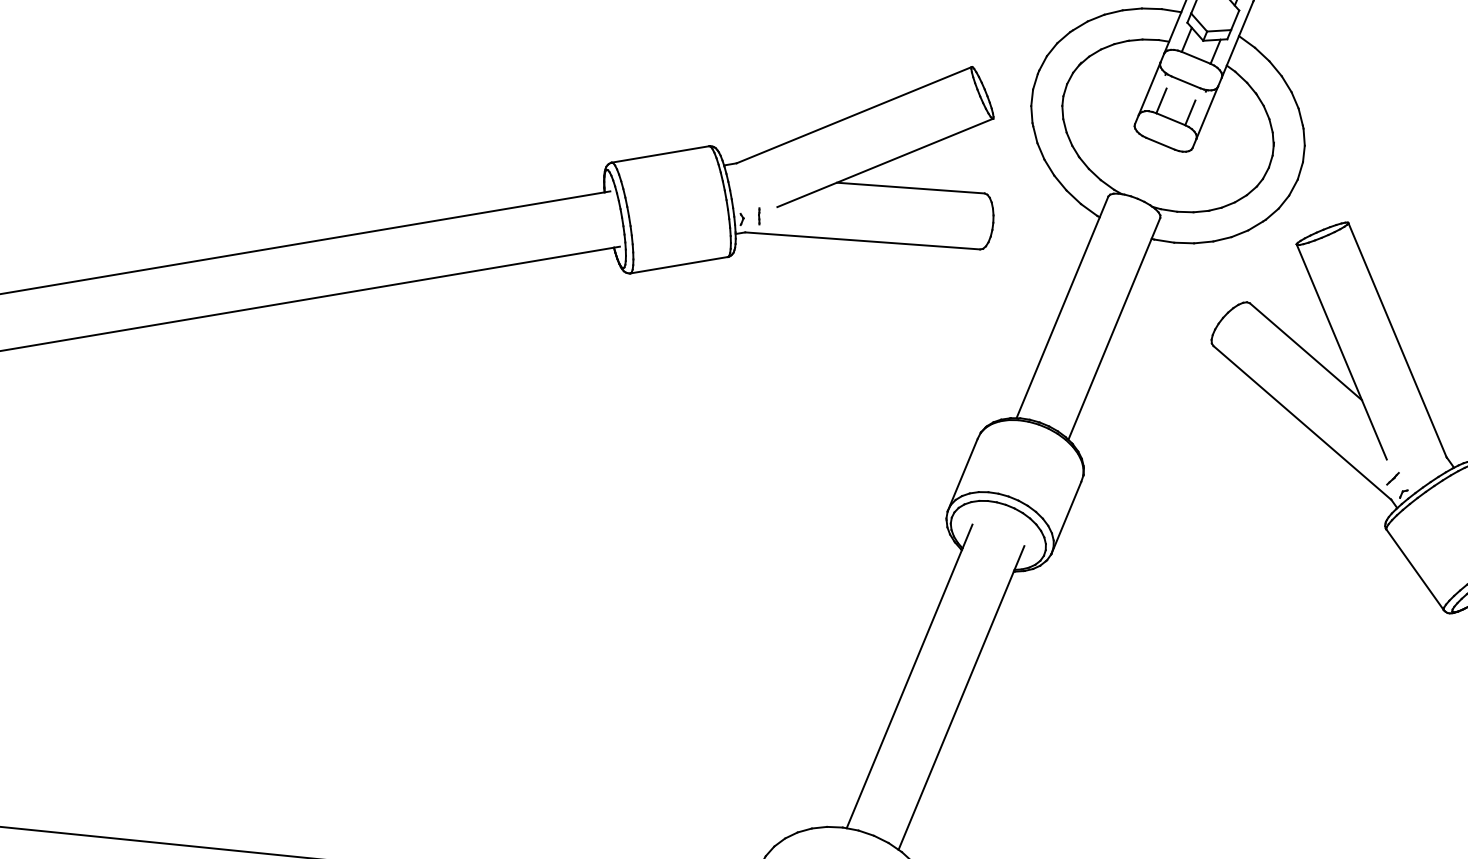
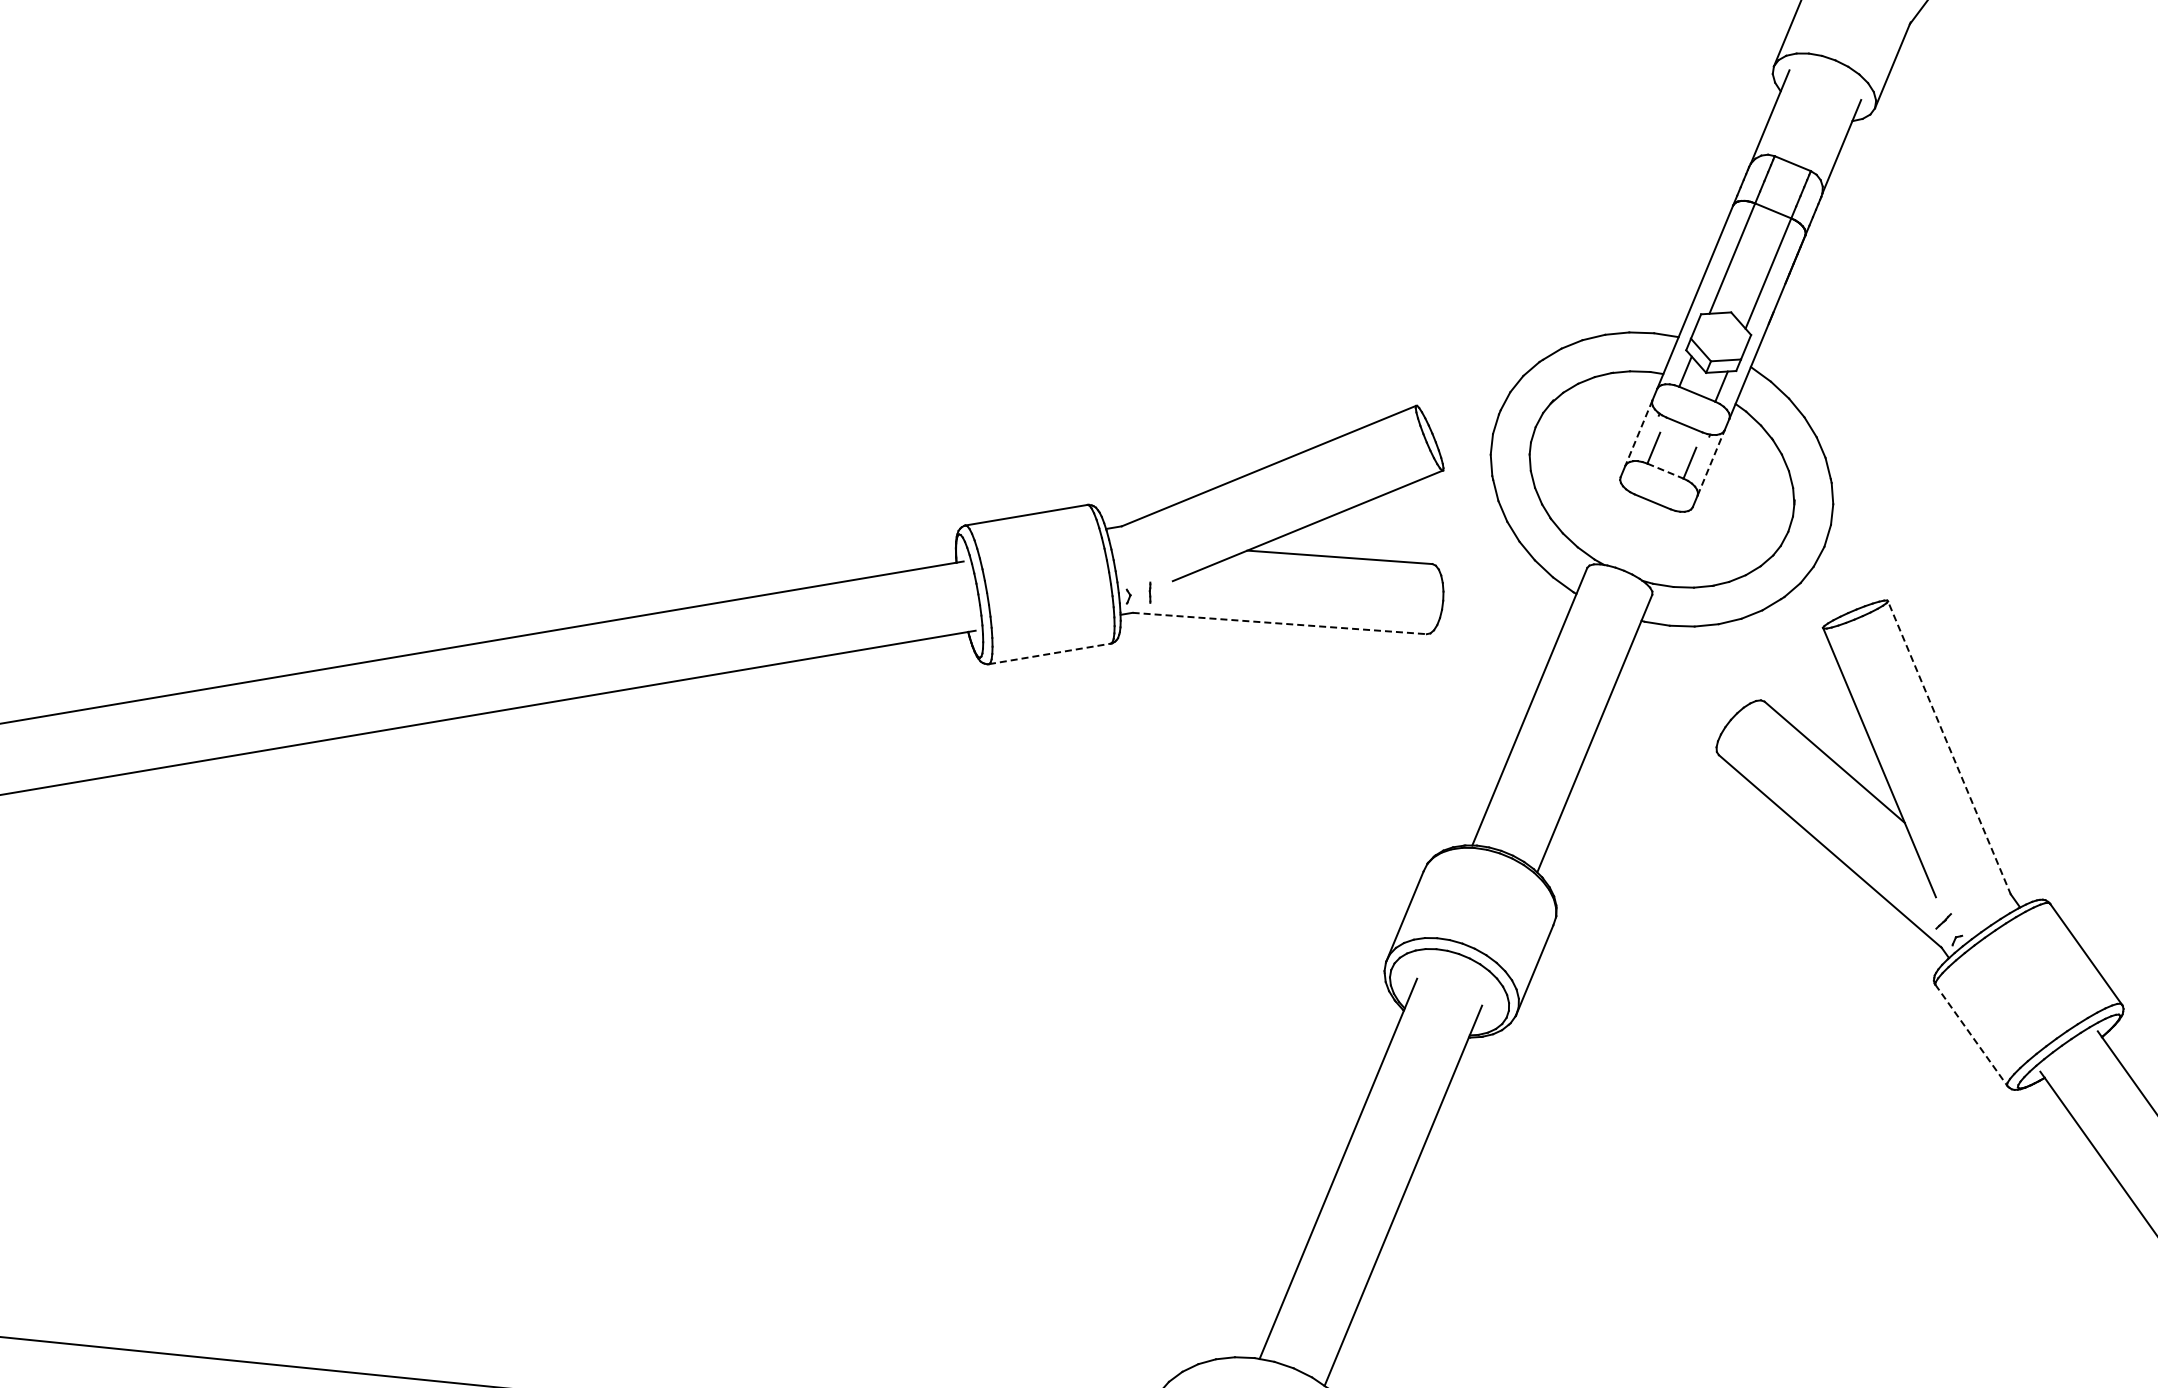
line: (1149, 89) -> (1638, 433), solid -> dashed
line: (1207, 112) -> (1711, 462), solid -> dashed
line: (1170, 119) -> (1665, 471), solid -> dashed
line: (863, 240) -> (1280, 623), solid -> dashed
line: (679, 264) -> (1050, 653), solid -> dashed
line: (1397, 339) -> (1949, 747), solid -> dashed
line: (1415, 569) -> (1971, 1035), solid -> dashed

